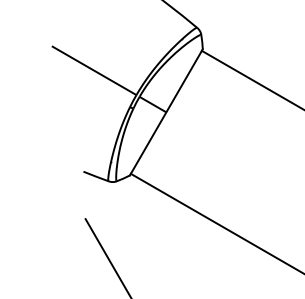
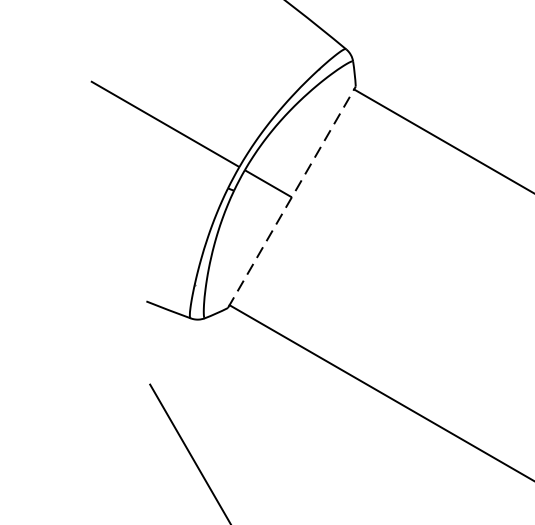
line: (166, 112) -> (292, 197), solid -> dashed

